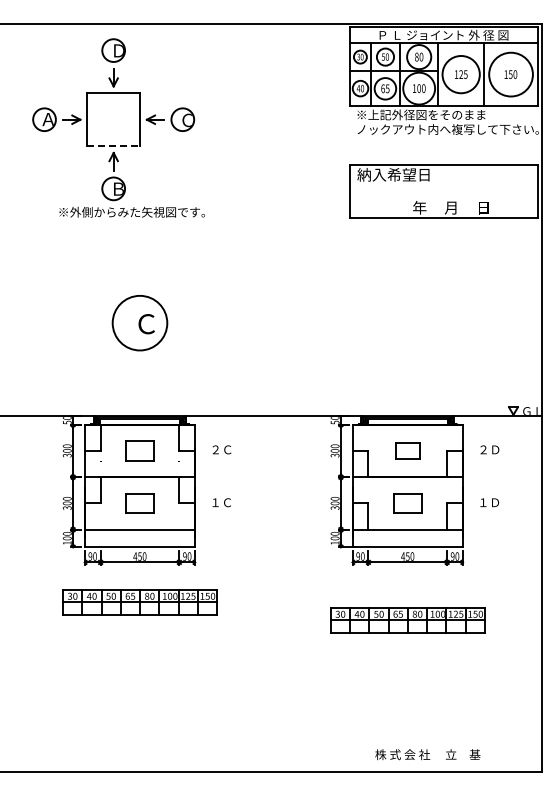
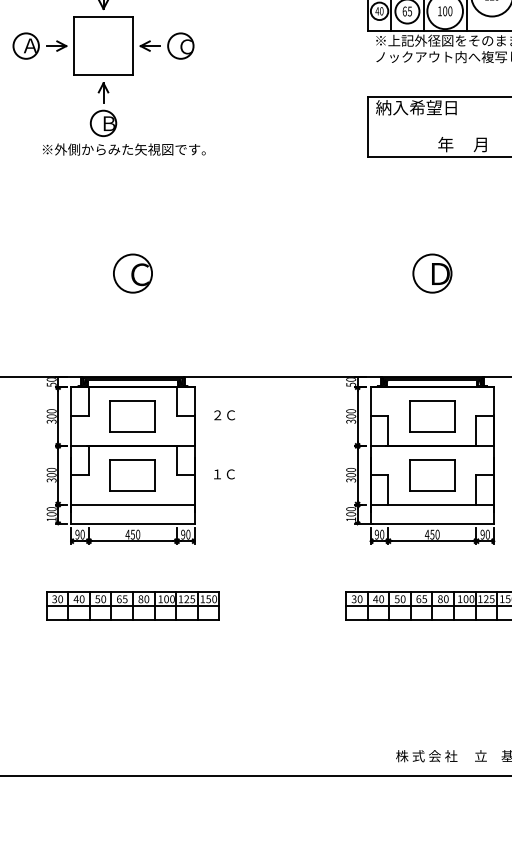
line: (114, 146) -> (104, 76), dashed -> solid
circle: (139, 323) -> (132, 273), size x0.62
part: (407, 323) -> (432, 273), added
part: (139, 450) -> (132, 416), size x1.43
part: (407, 450) -> (432, 416), size x1.67
part: (139, 502) -> (132, 474), size x1.43
part: (407, 502) -> (432, 474), size x1.43
part: (139, 602) -> (132, 606), moved

